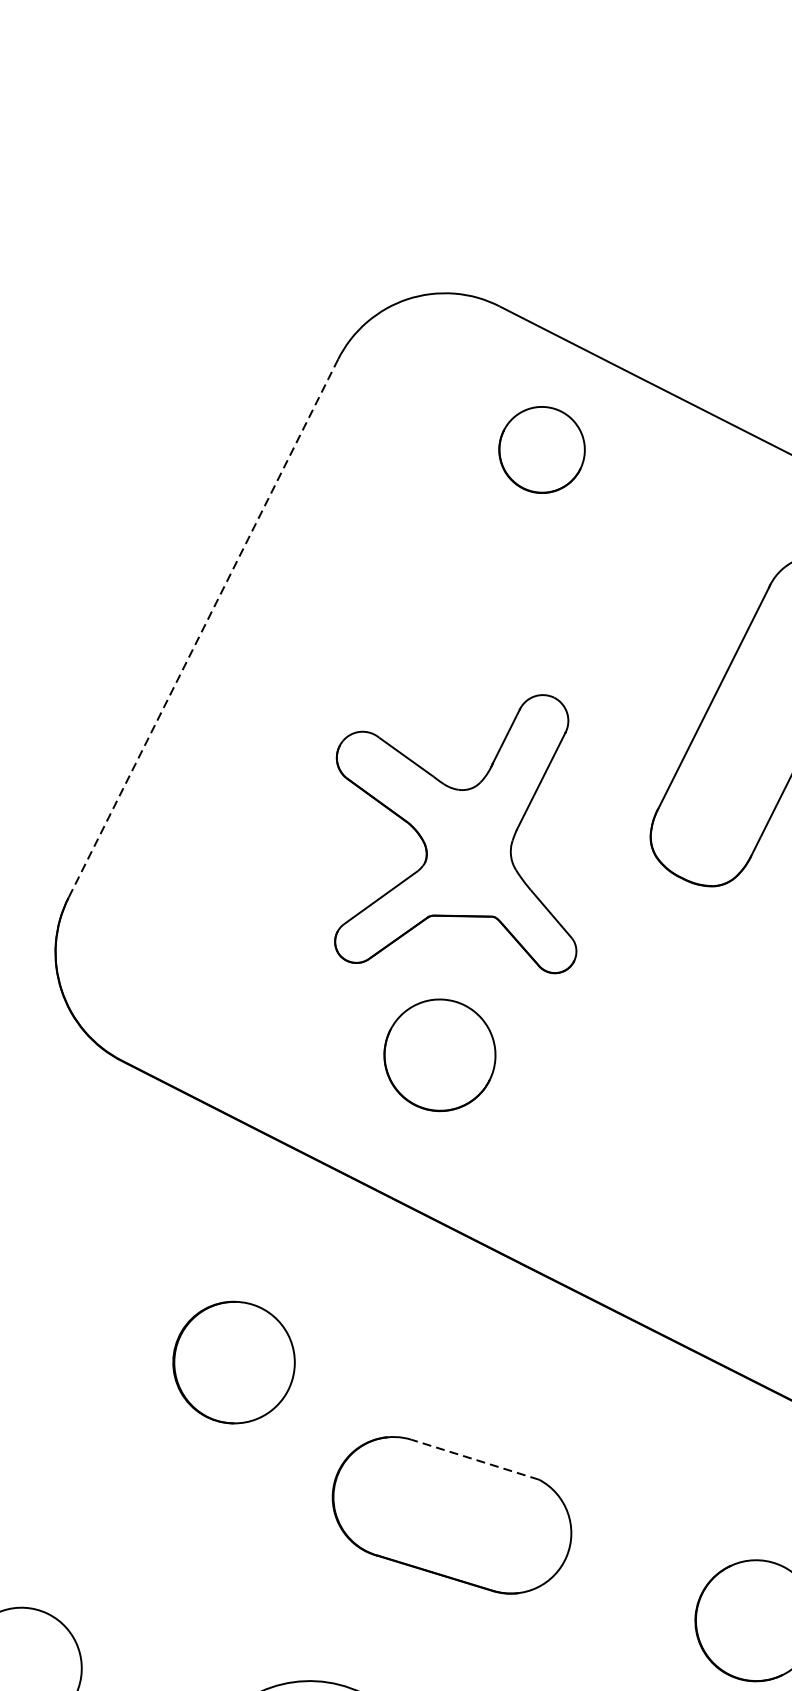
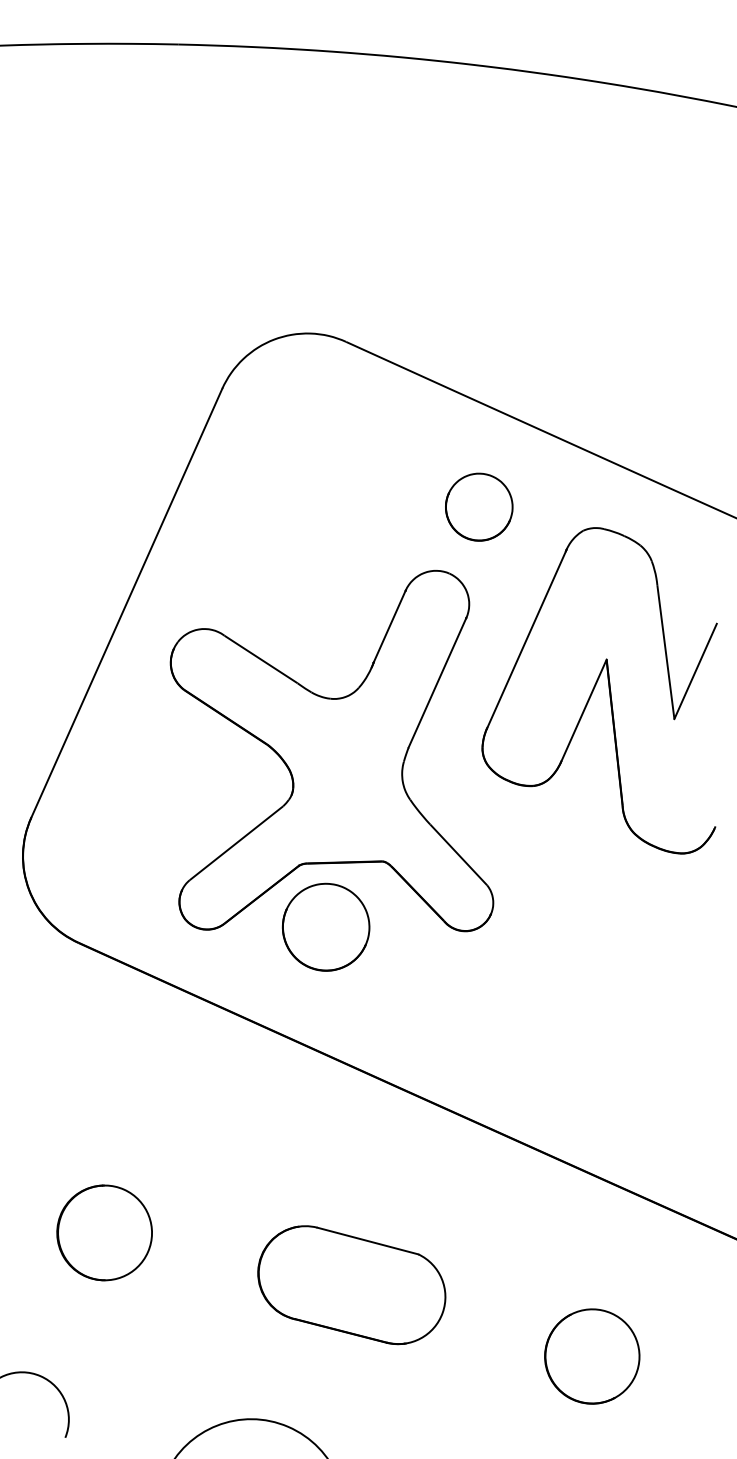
part: (542, 449) -> (479, 506), moved
line: (203, 628) -> (126, 603), dashed -> solid
part: (457, 830) -> (331, 751), size x1.67
part: (233, 1362) -> (104, 1232), moved
line: (474, 1459) -> (367, 1240), dashed -> solid

